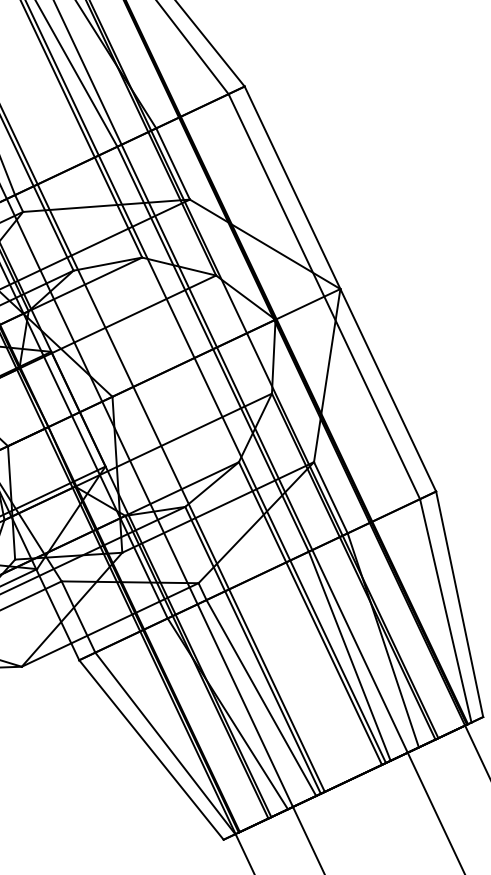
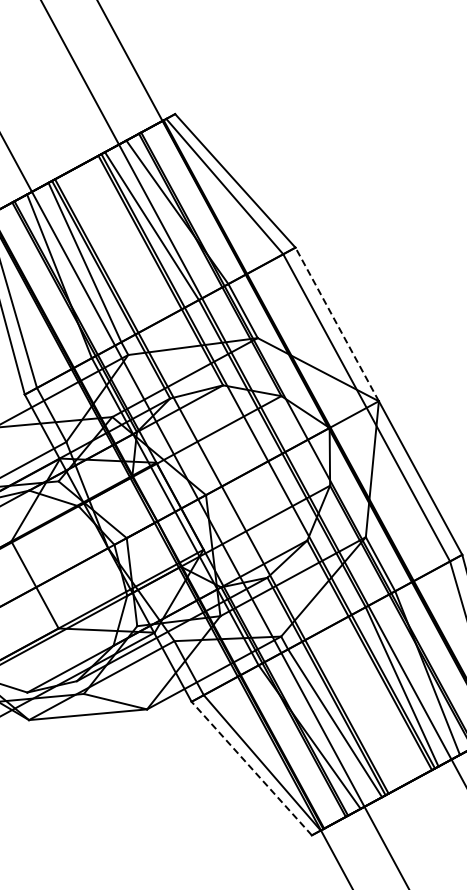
line: (291, 187) -> (336, 324), solid -> dashed
line: (151, 749) -> (251, 768), solid -> dashed

